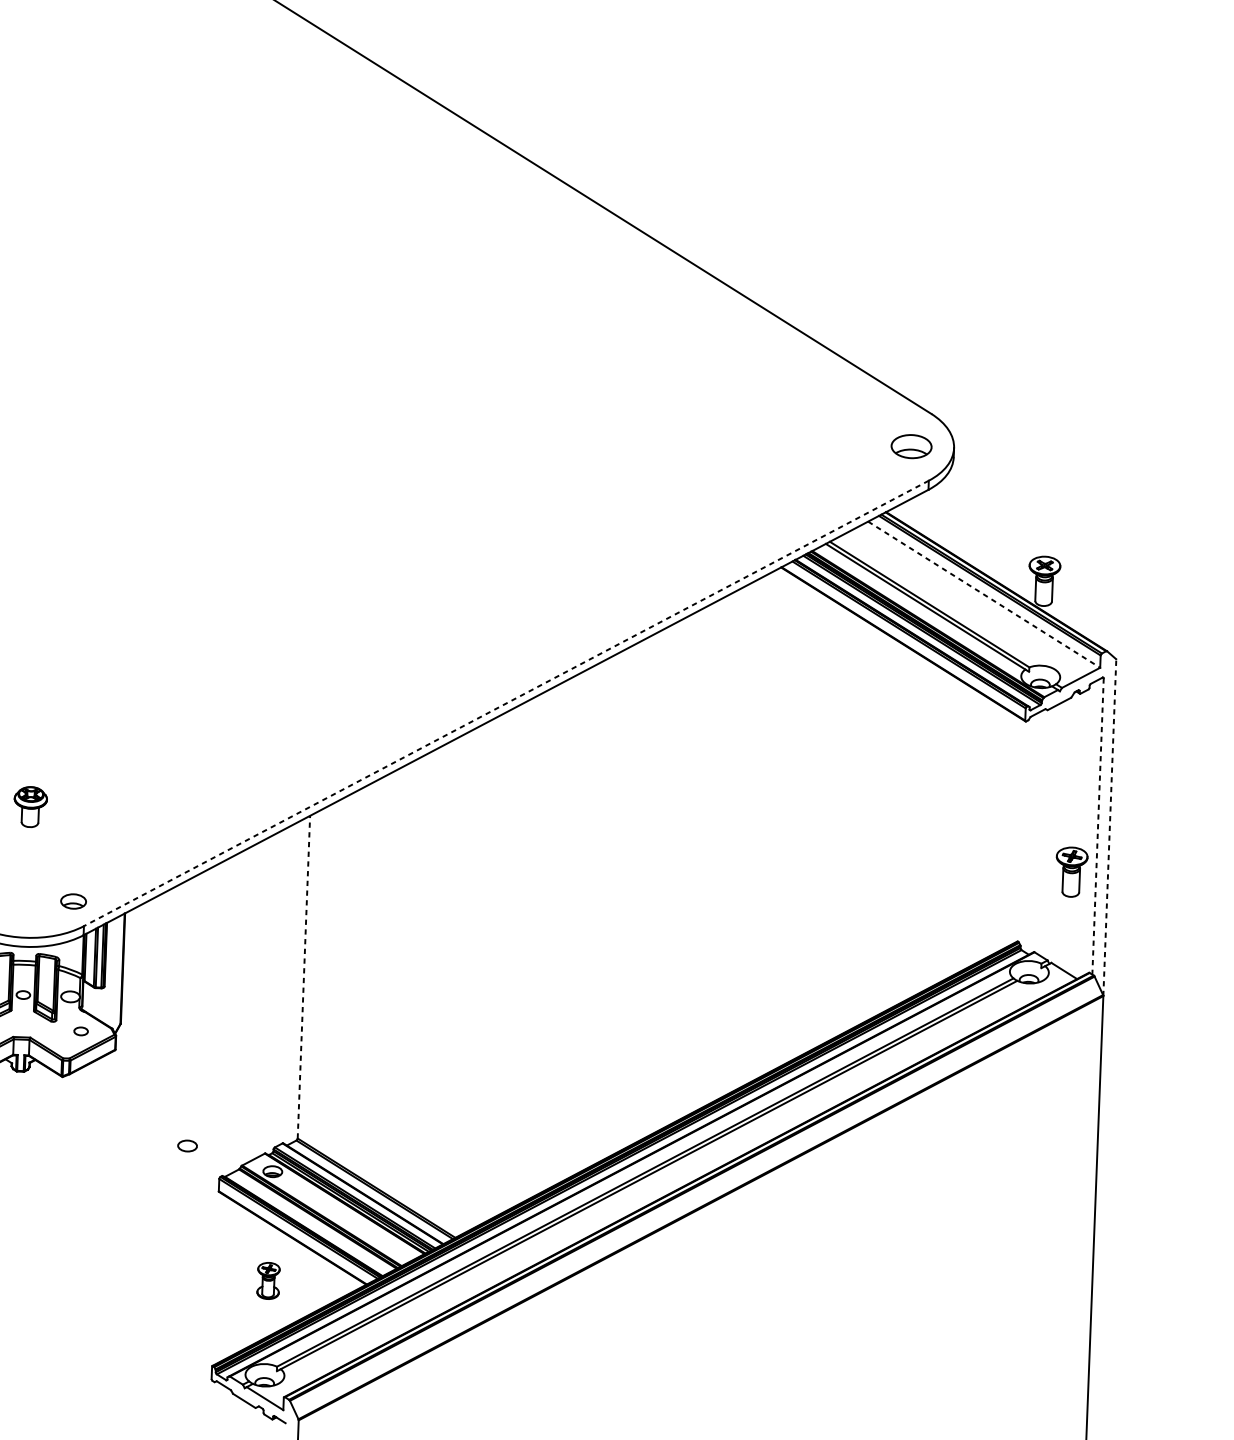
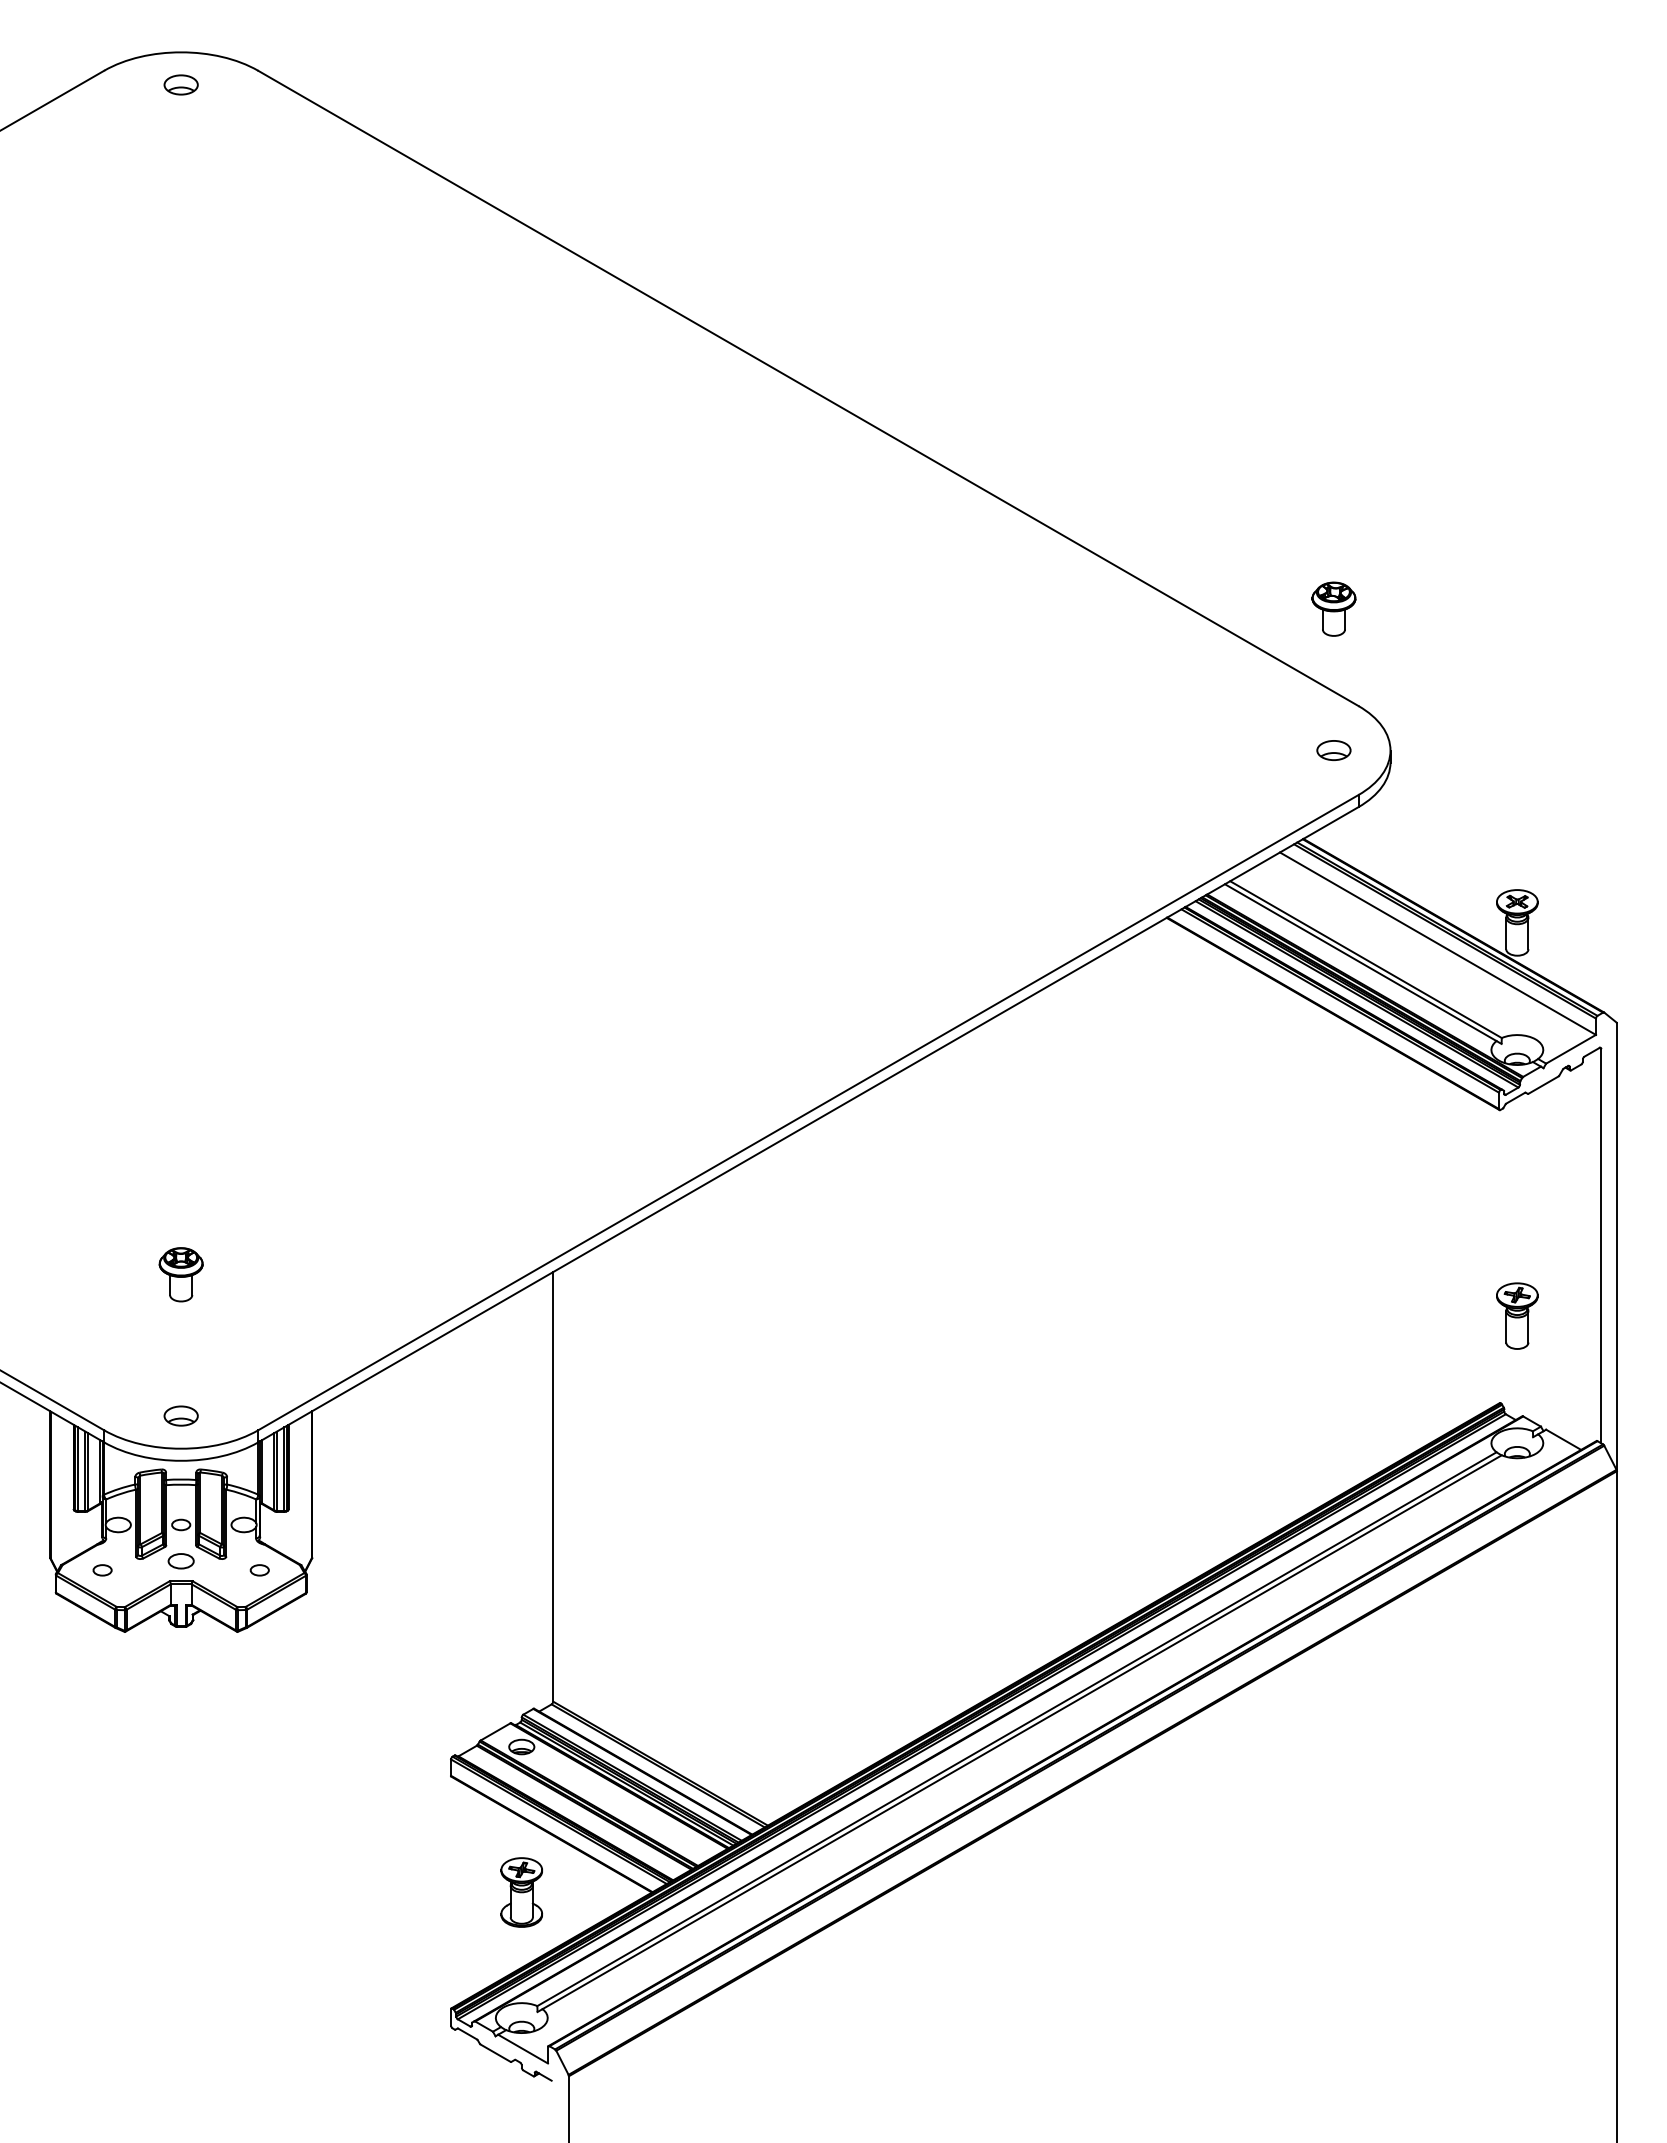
part: (915, 339) -> (1333, 608), added
part: (911, 446) -> (1333, 750), size x0.62
line: (984, 594) -> (1438, 943), dashed -> solid
line: (505, 703) -> (807, 1112), dashed -> solid
line: (1098, 826) -> (1601, 1246), dashed -> solid
line: (1109, 828) -> (1616, 1247), dashed -> solid
part: (1071, 871) -> (1517, 1315), moved
part: (73, 901) -> (180, 1415), moved
line: (304, 976) -> (553, 1486), dashed -> solid
part: (187, 1146) -> (180, 1561), moved
part: (268, 1280) -> (521, 1892), size x1.43

